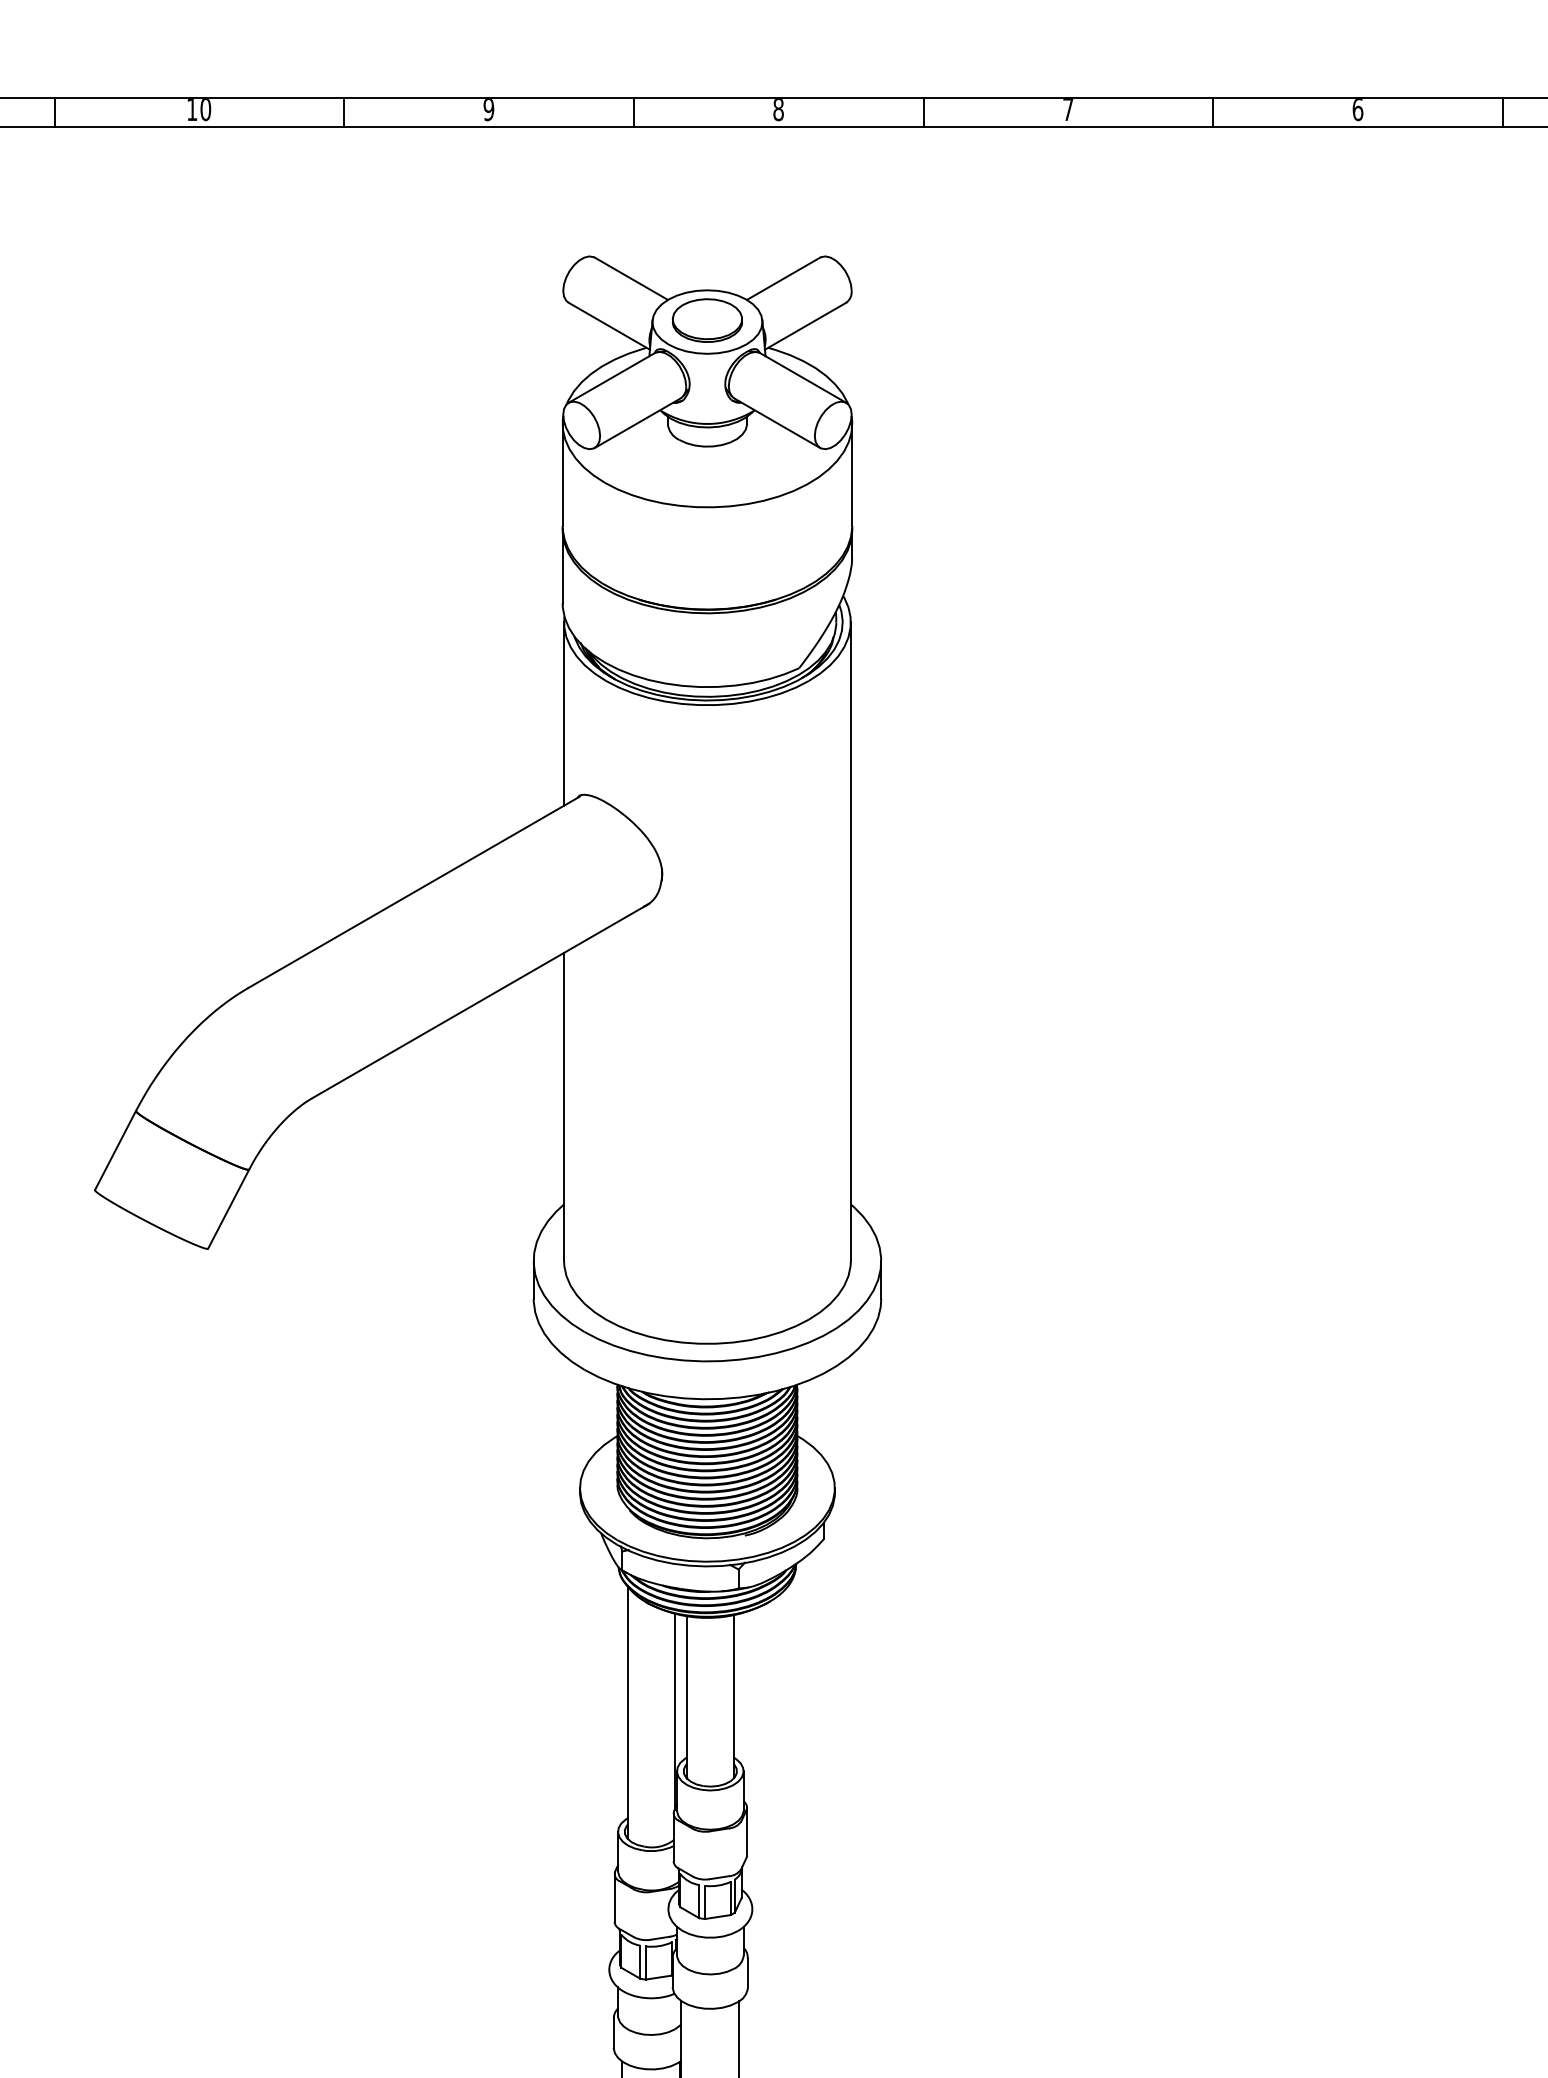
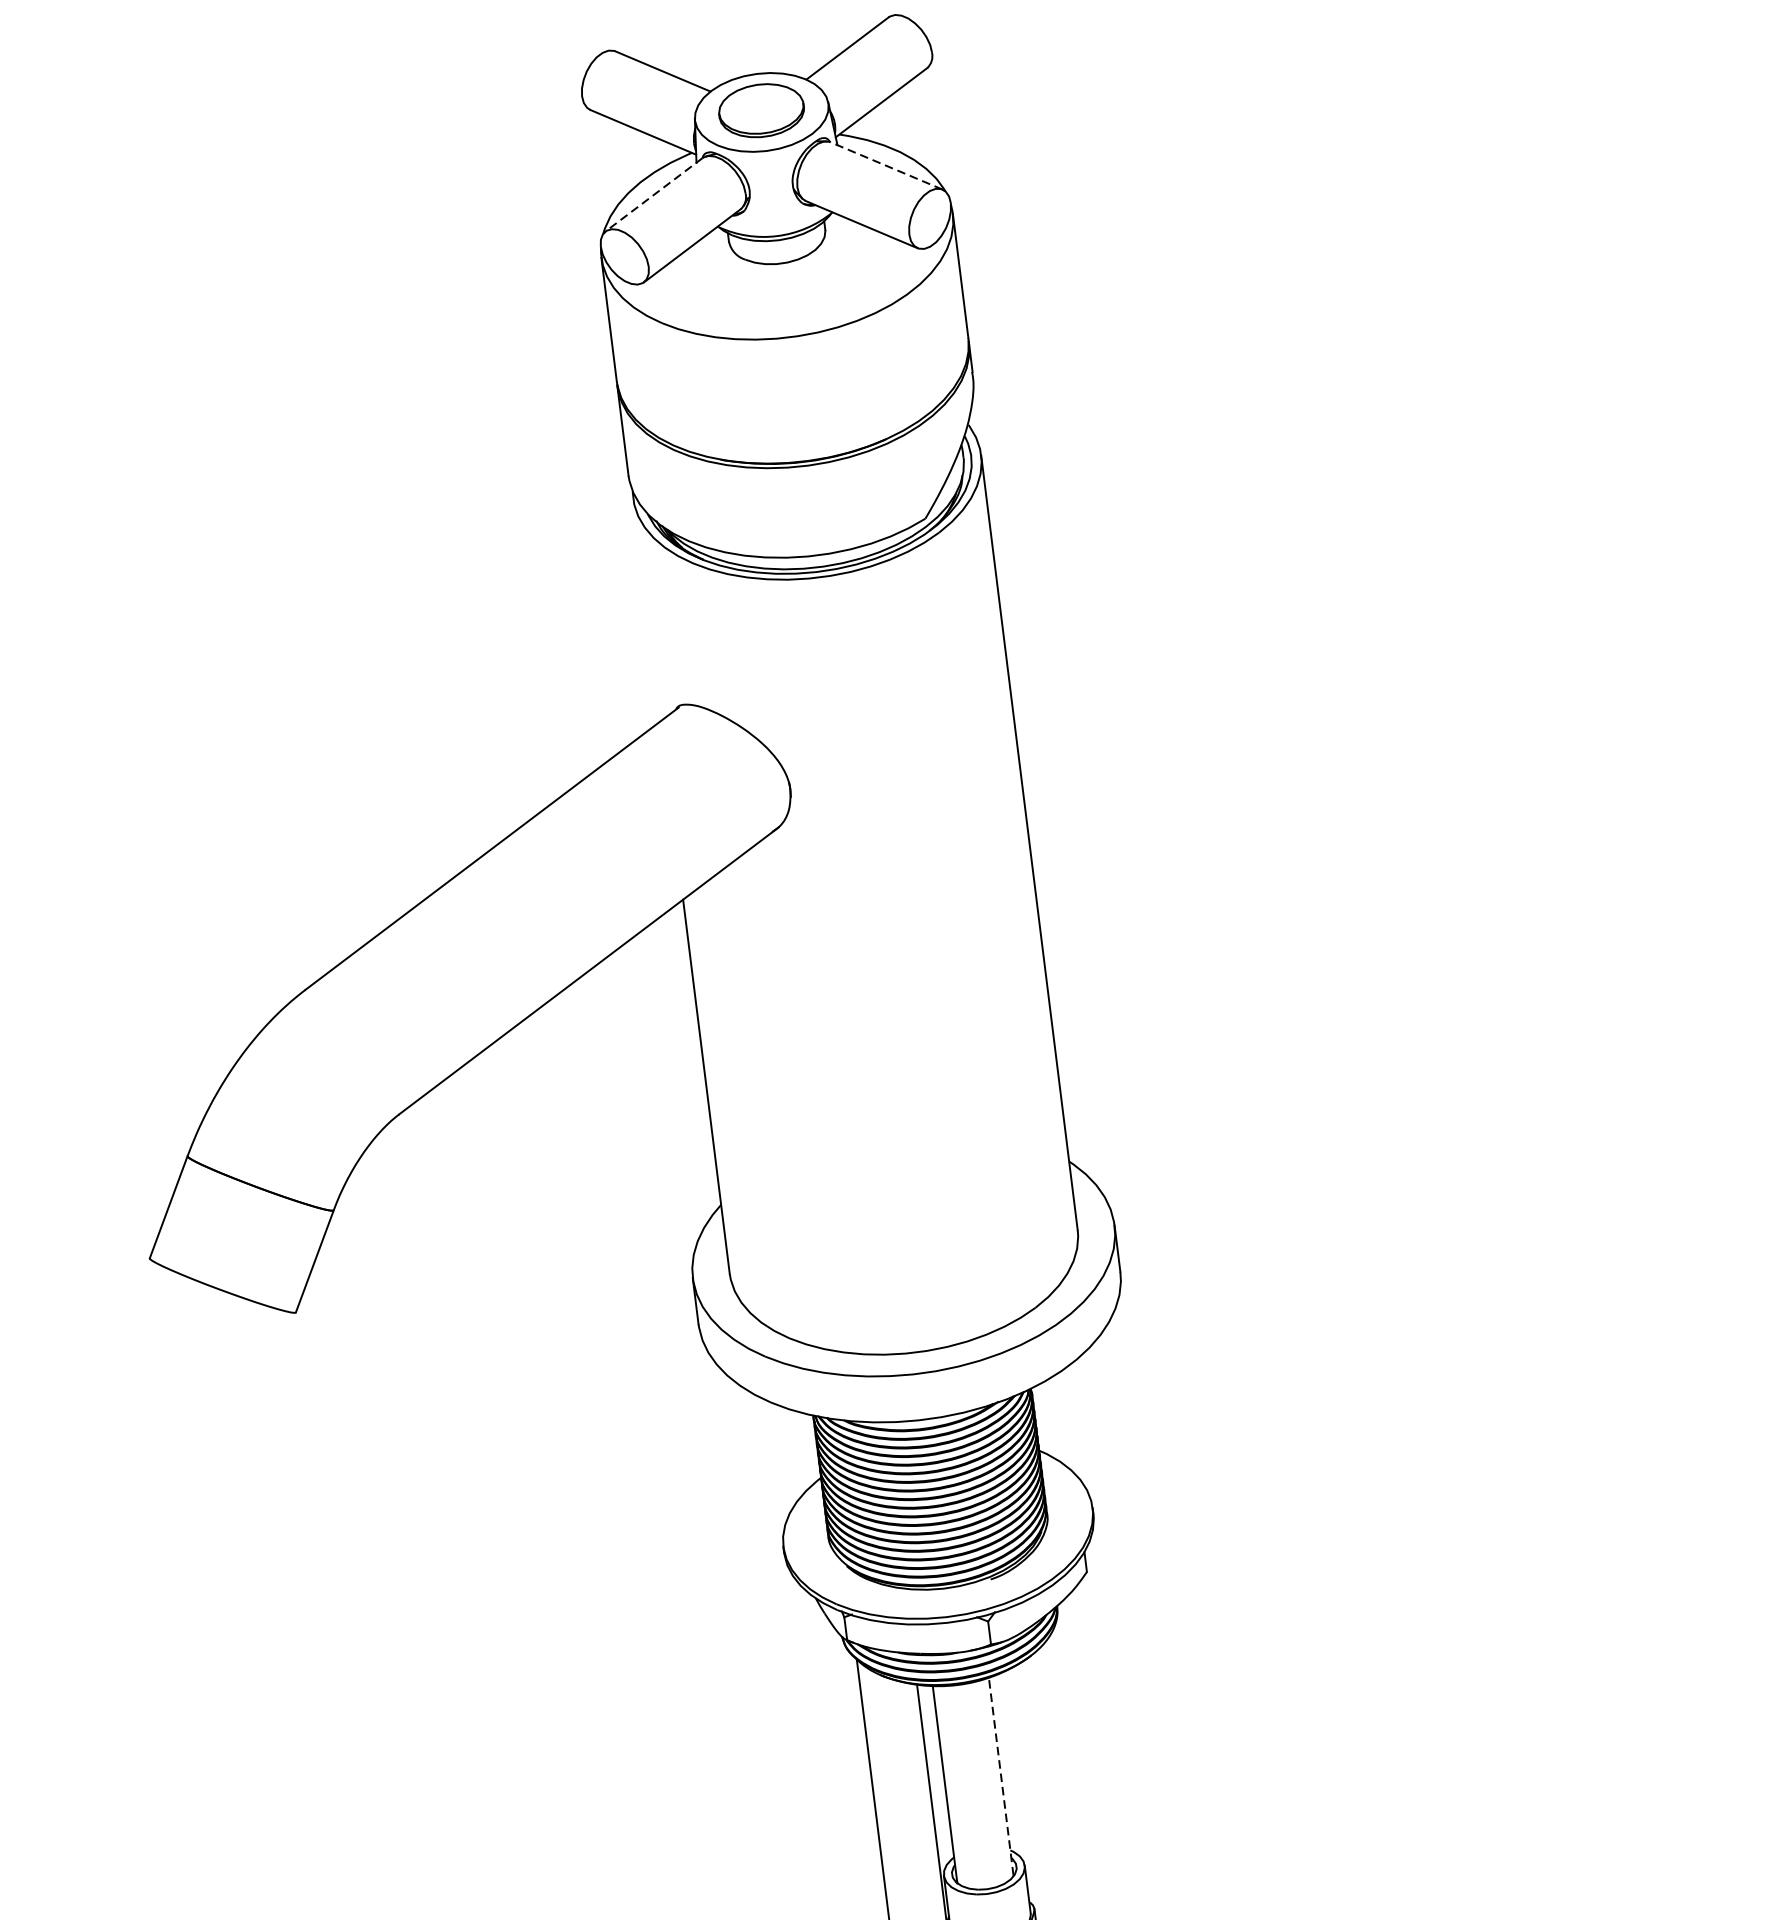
line: (611, 378) -> (653, 195), solid -> dashed
line: (803, 378) -> (886, 166), solid -> dashed
line: (564, 713) -> (647, 609), removed
line: (733, 1696) -> (1001, 1776), solid -> dashed

